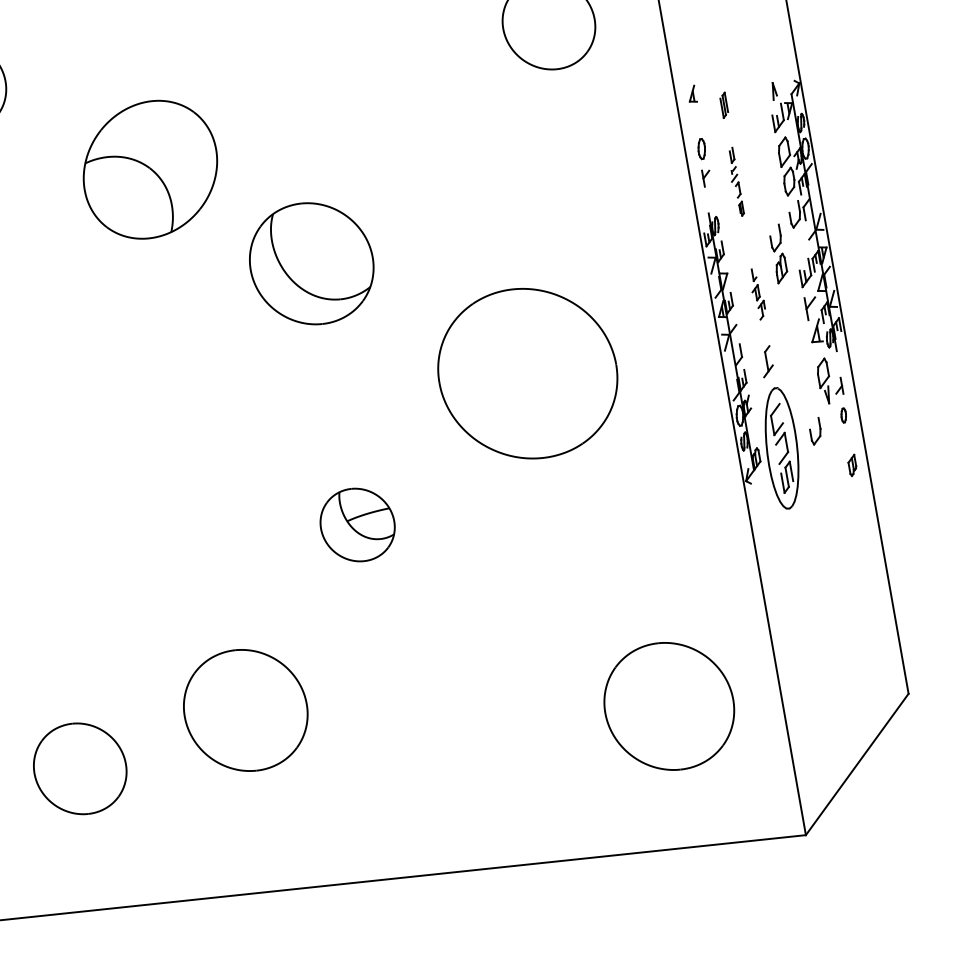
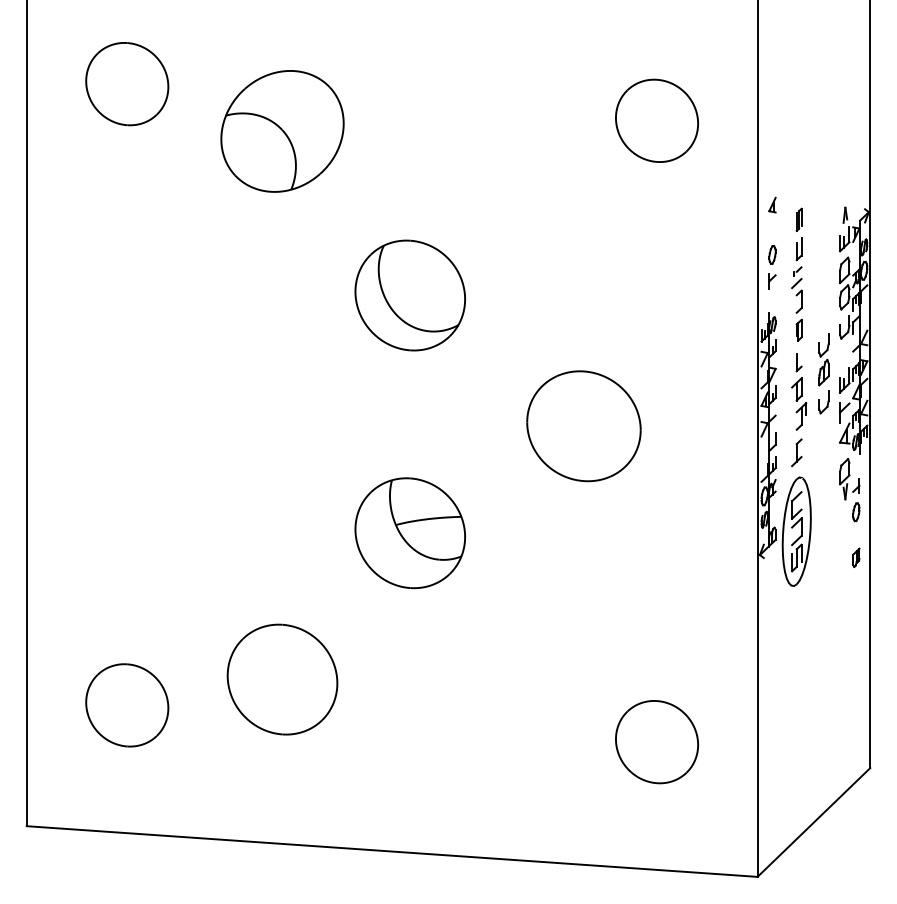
part: (150, 169) -> (282, 131), moved
part: (734, 182) -> (796, 289), size x1.67
part: (757, 293) -> (799, 391), size x1.67
part: (527, 374) -> (583, 426), size x0.71
part: (843, 415) -> (856, 512), size x1.43
part: (815, 432) -> (823, 402), moved
part: (356, 525) -> (409, 533), size x1.67
part: (668, 707) -> (656, 742), size x0.71

